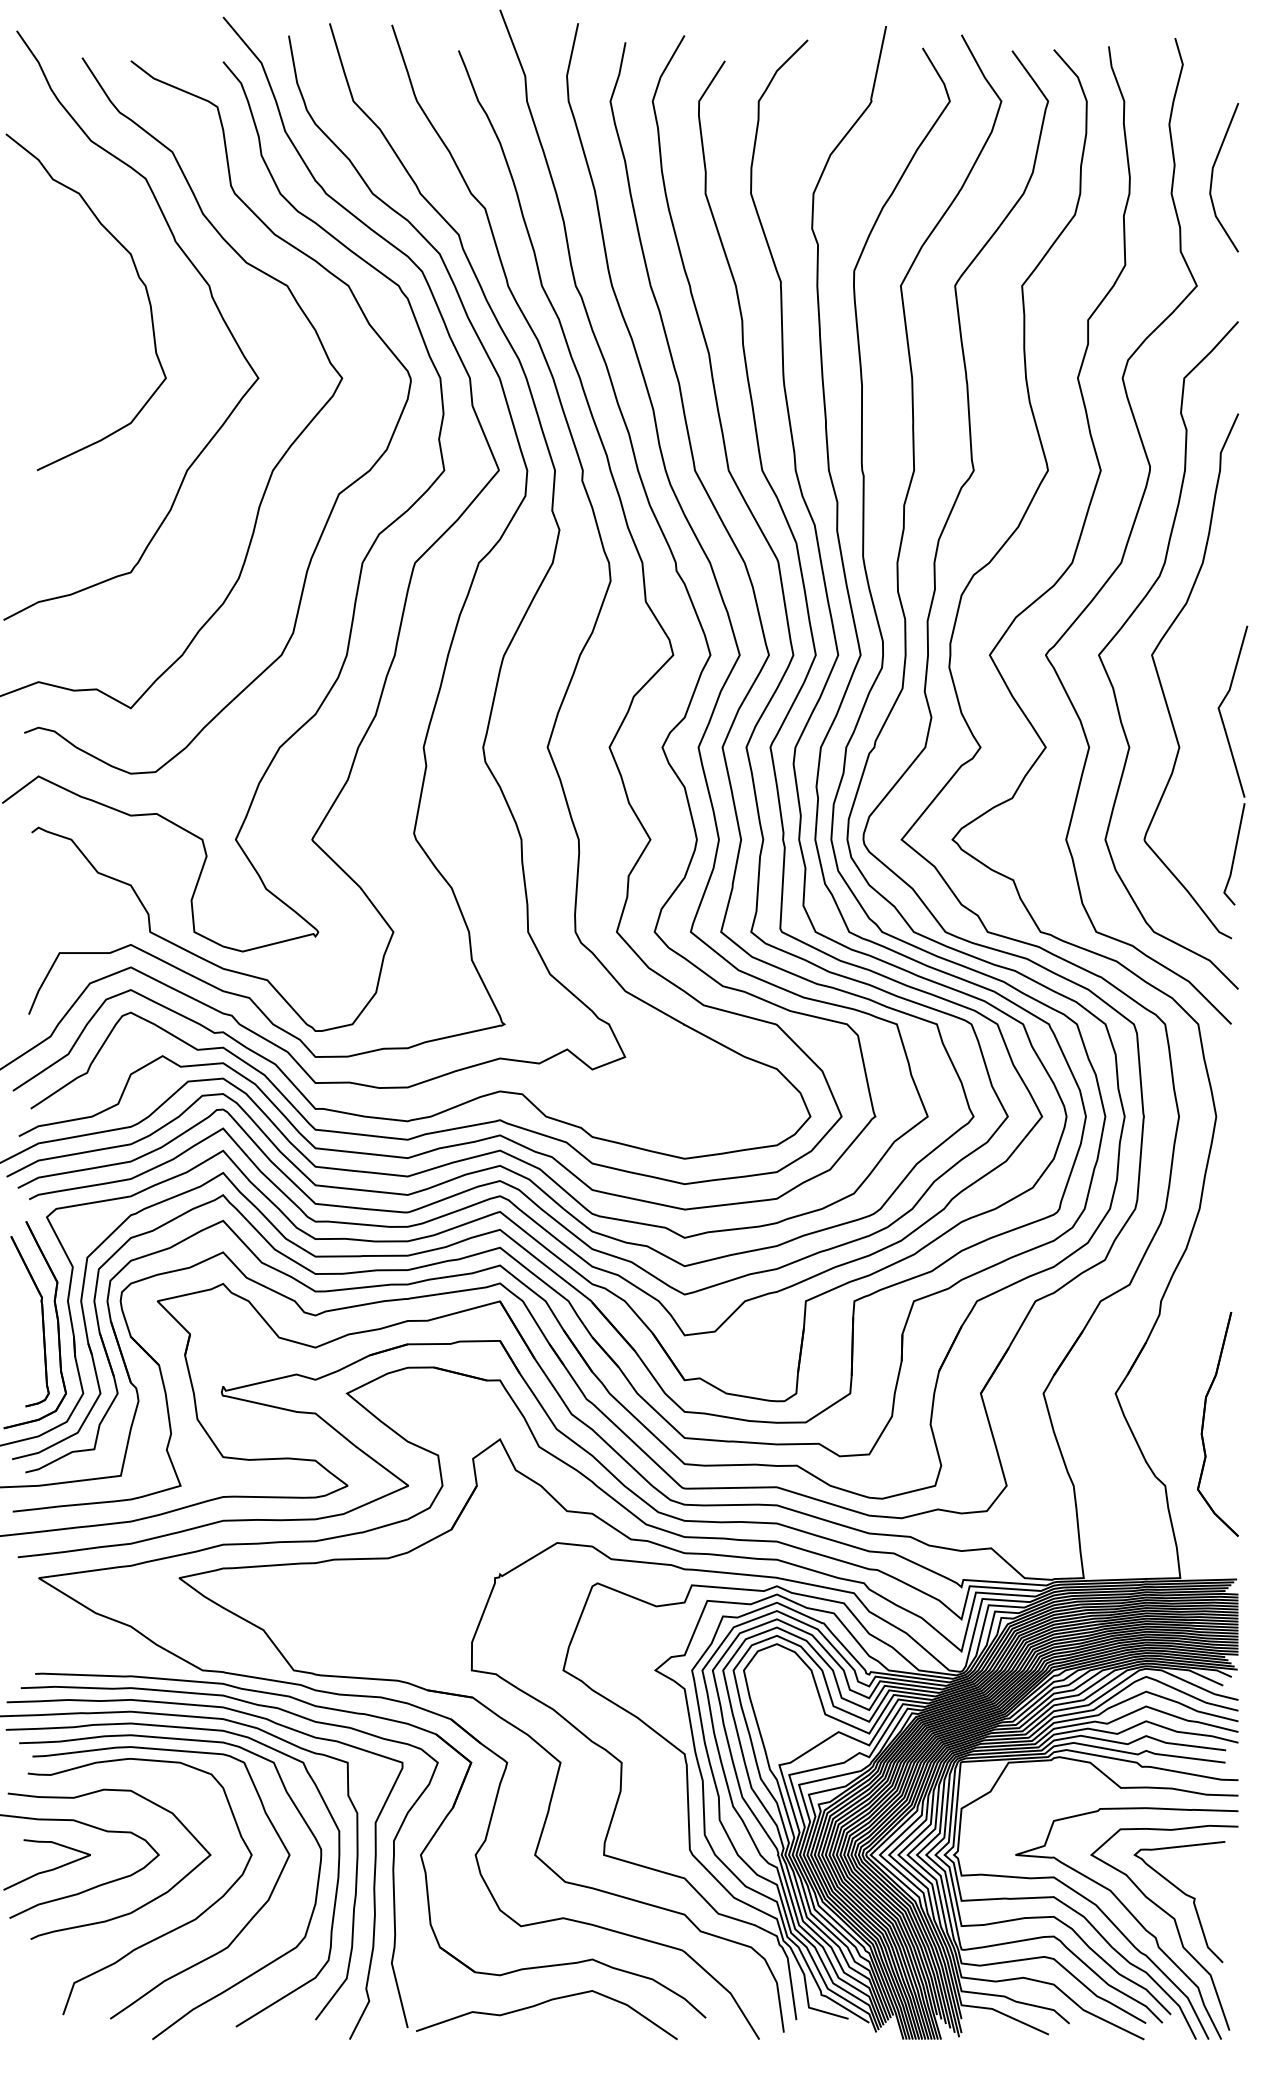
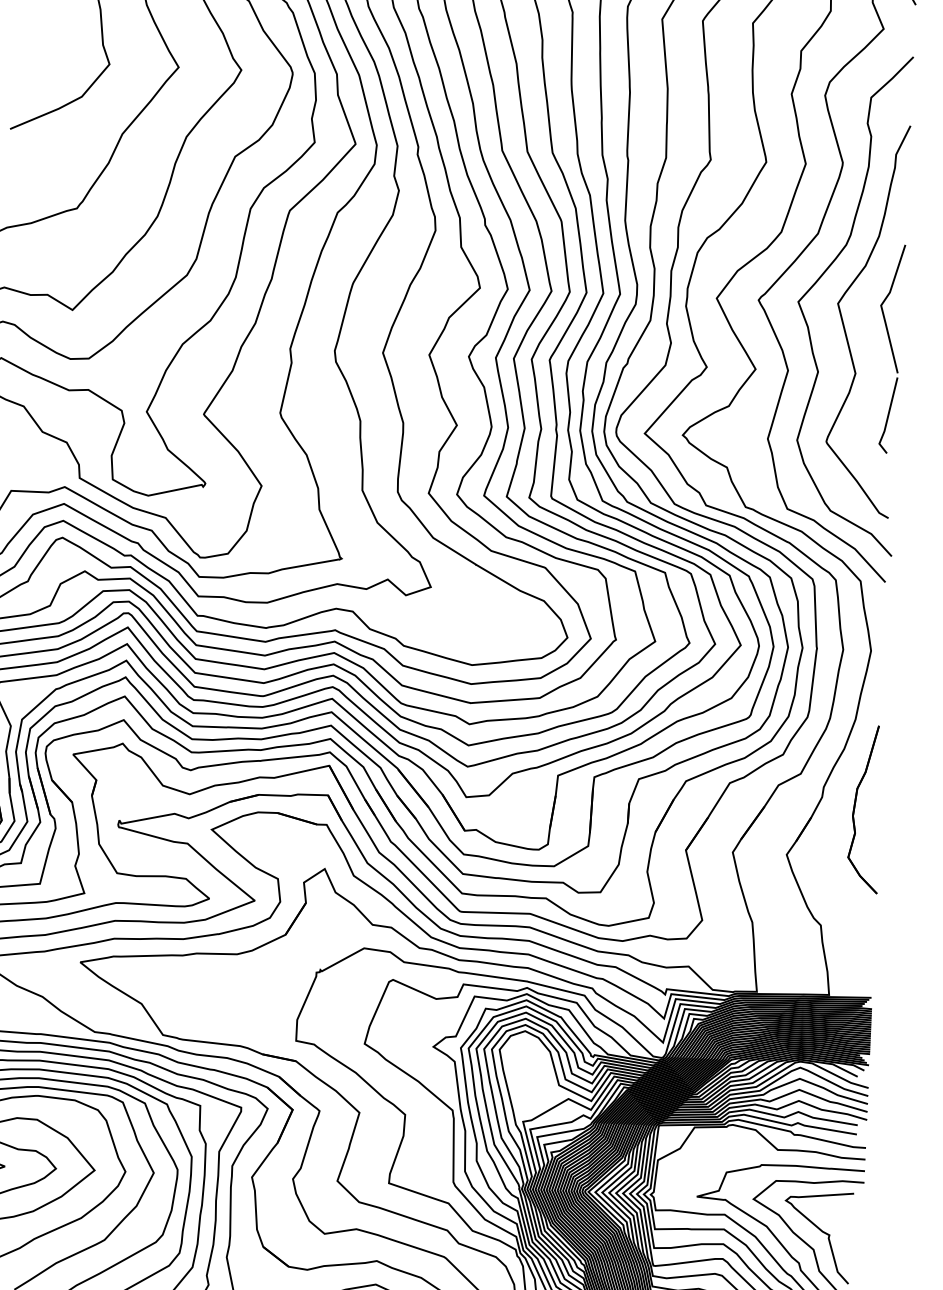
part: (1232, 765) -> (889, 348), moved
part: (1204, 1421) -> (855, 806), moved

